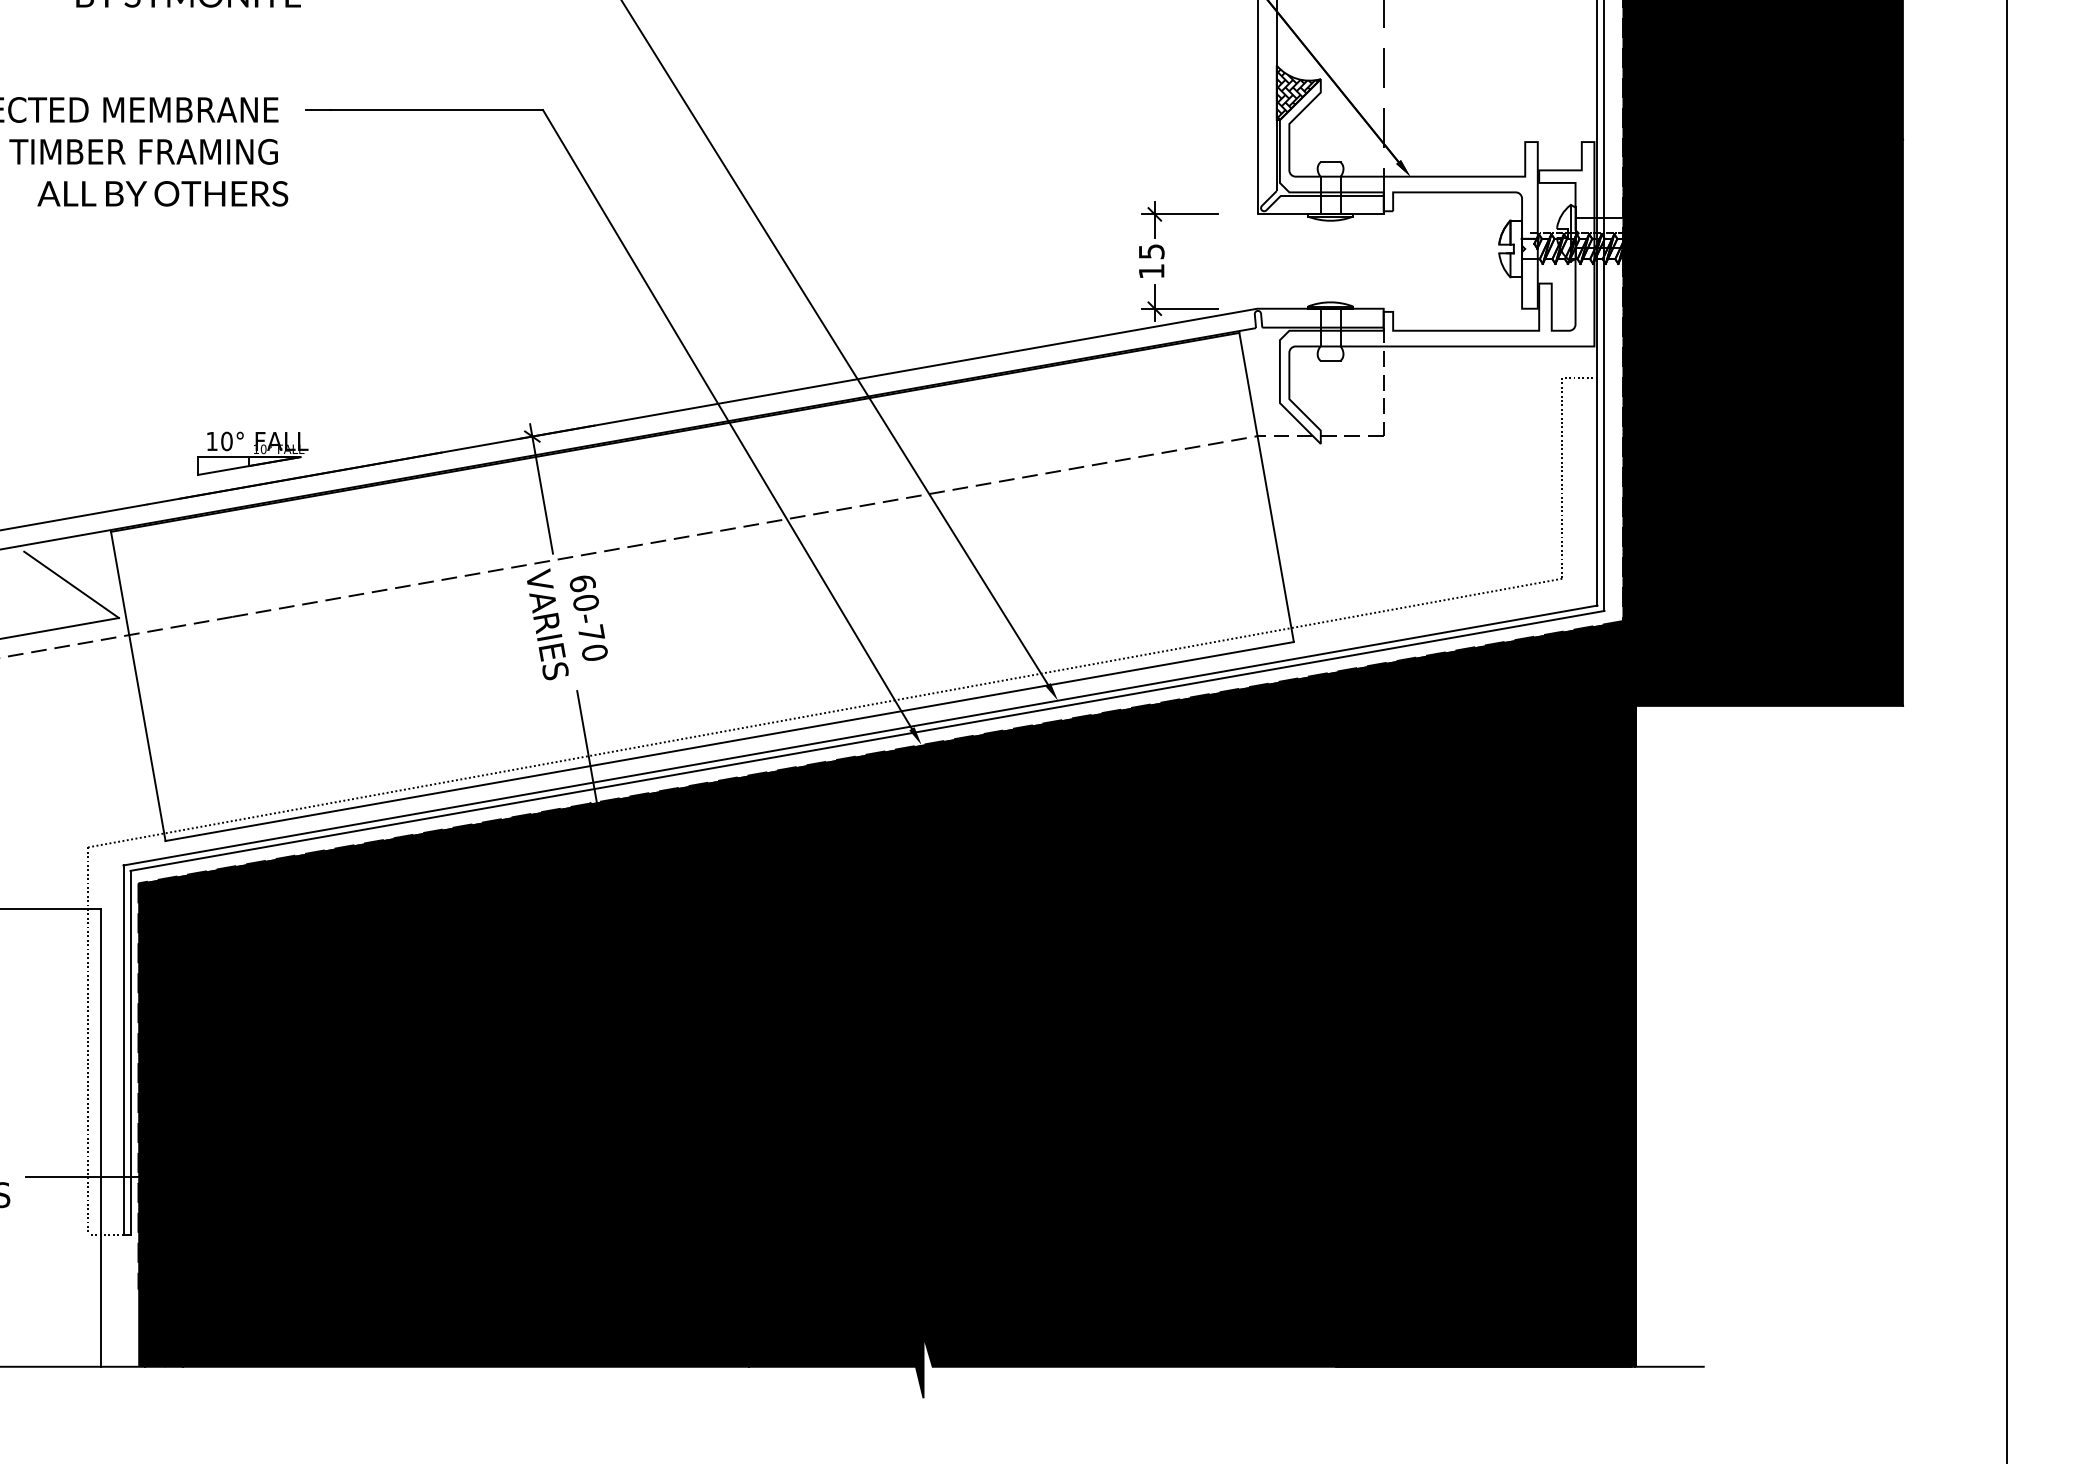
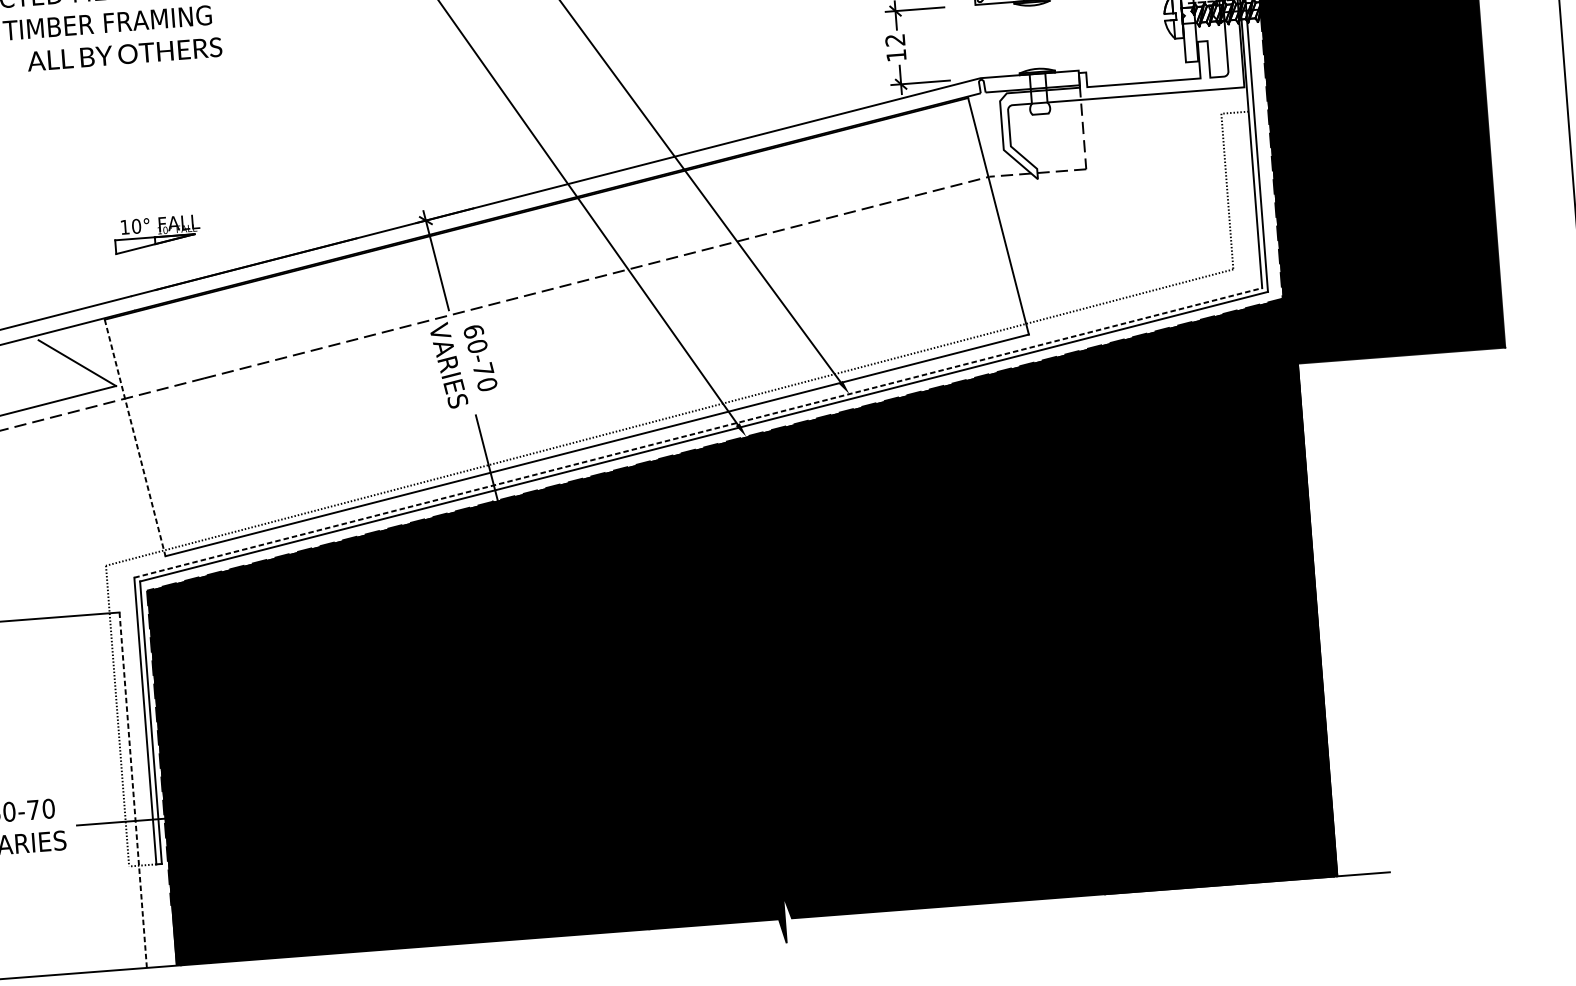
text: (1151, 251) -> (895, 40), 15 -> 12
part: (252, 453) -> (157, 234), moved
line: (138, 686) -> (135, 437), solid -> dashed
line: (860, 735) -> (698, 432), solid -> dashed
line: (101, 1138) -> (133, 790), solid -> dashed

